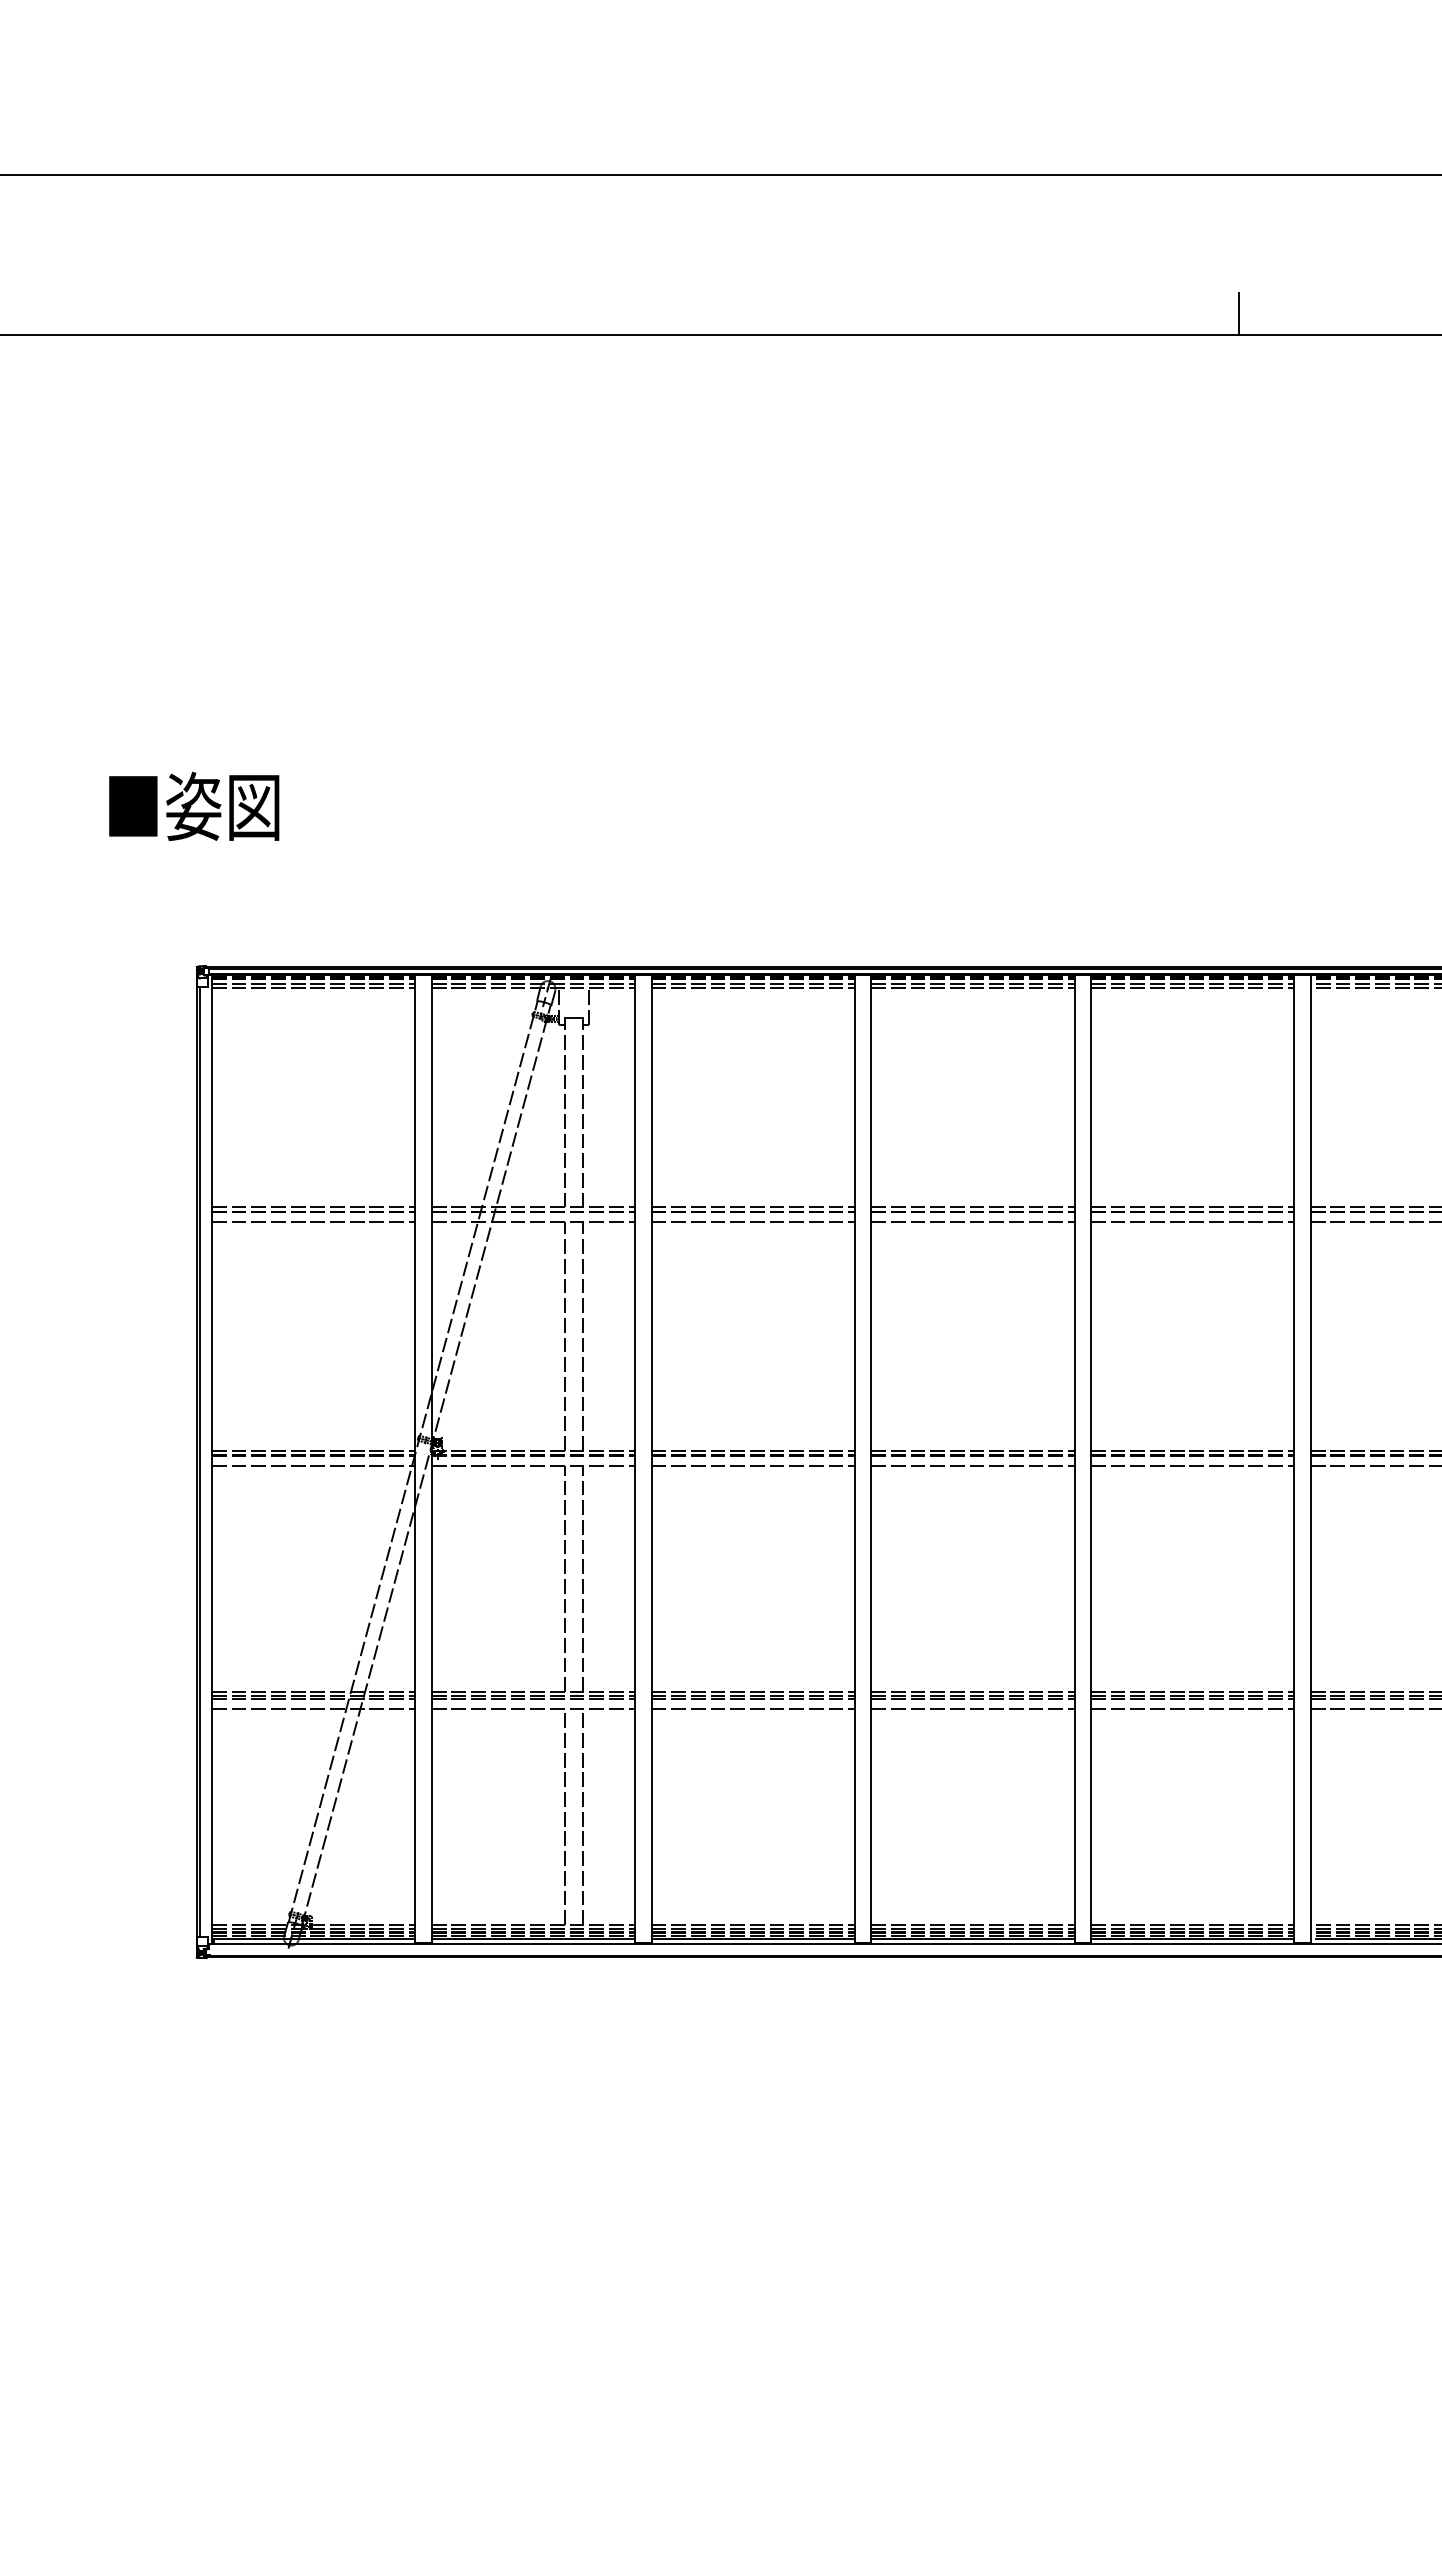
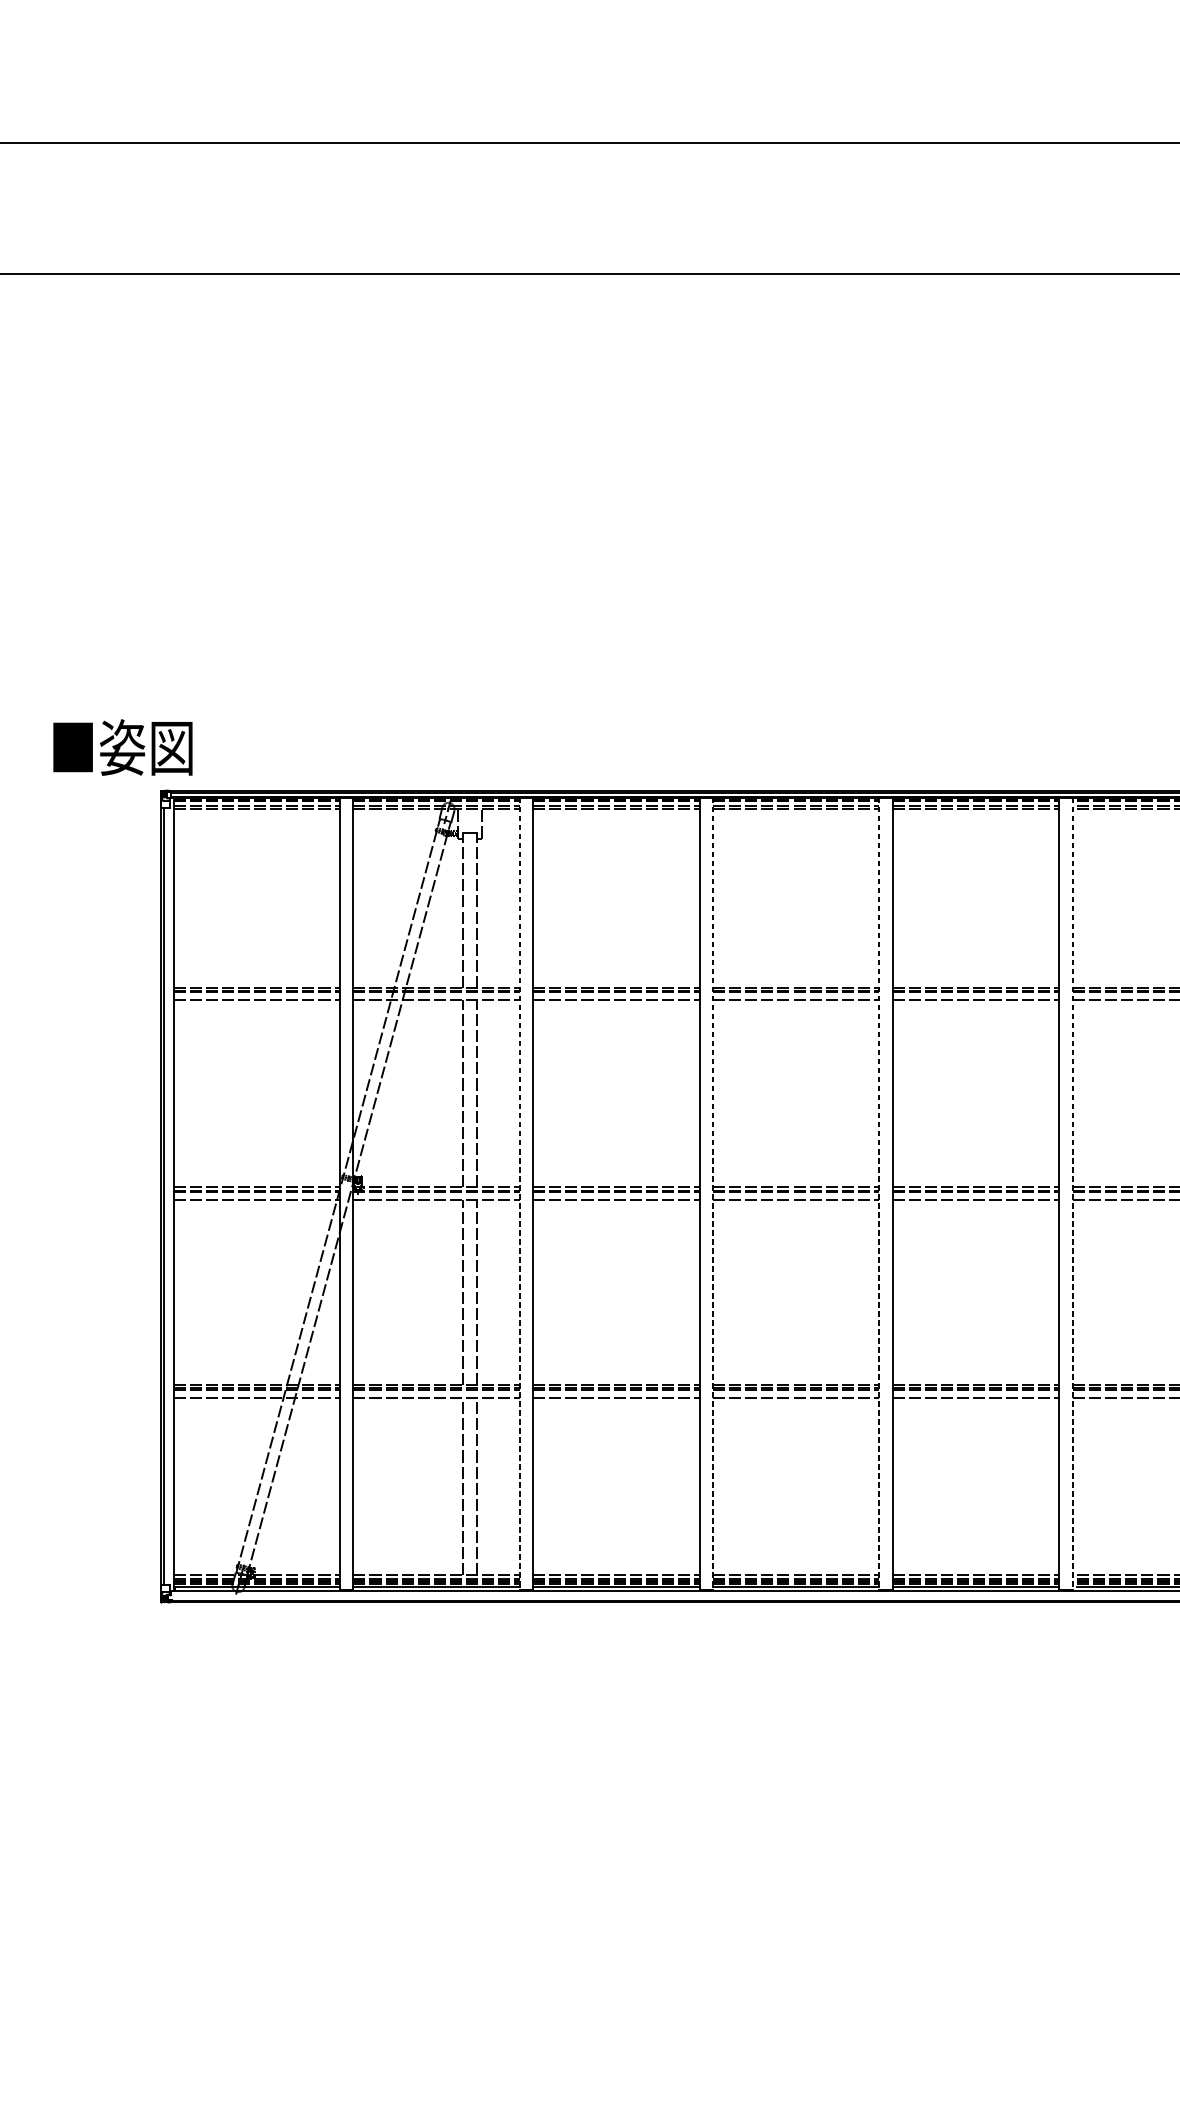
line: (1238, 313) -> (1013, 256), removed
text: (194, 806) -> (123, 747), moved
line: (635, 1459) -> (520, 1194), solid -> dashed
line: (871, 1459) -> (713, 1194), solid -> dashed
line: (1074, 1459) -> (879, 1194), solid -> dashed
line: (1310, 1459) -> (1072, 1194), solid -> dashed

